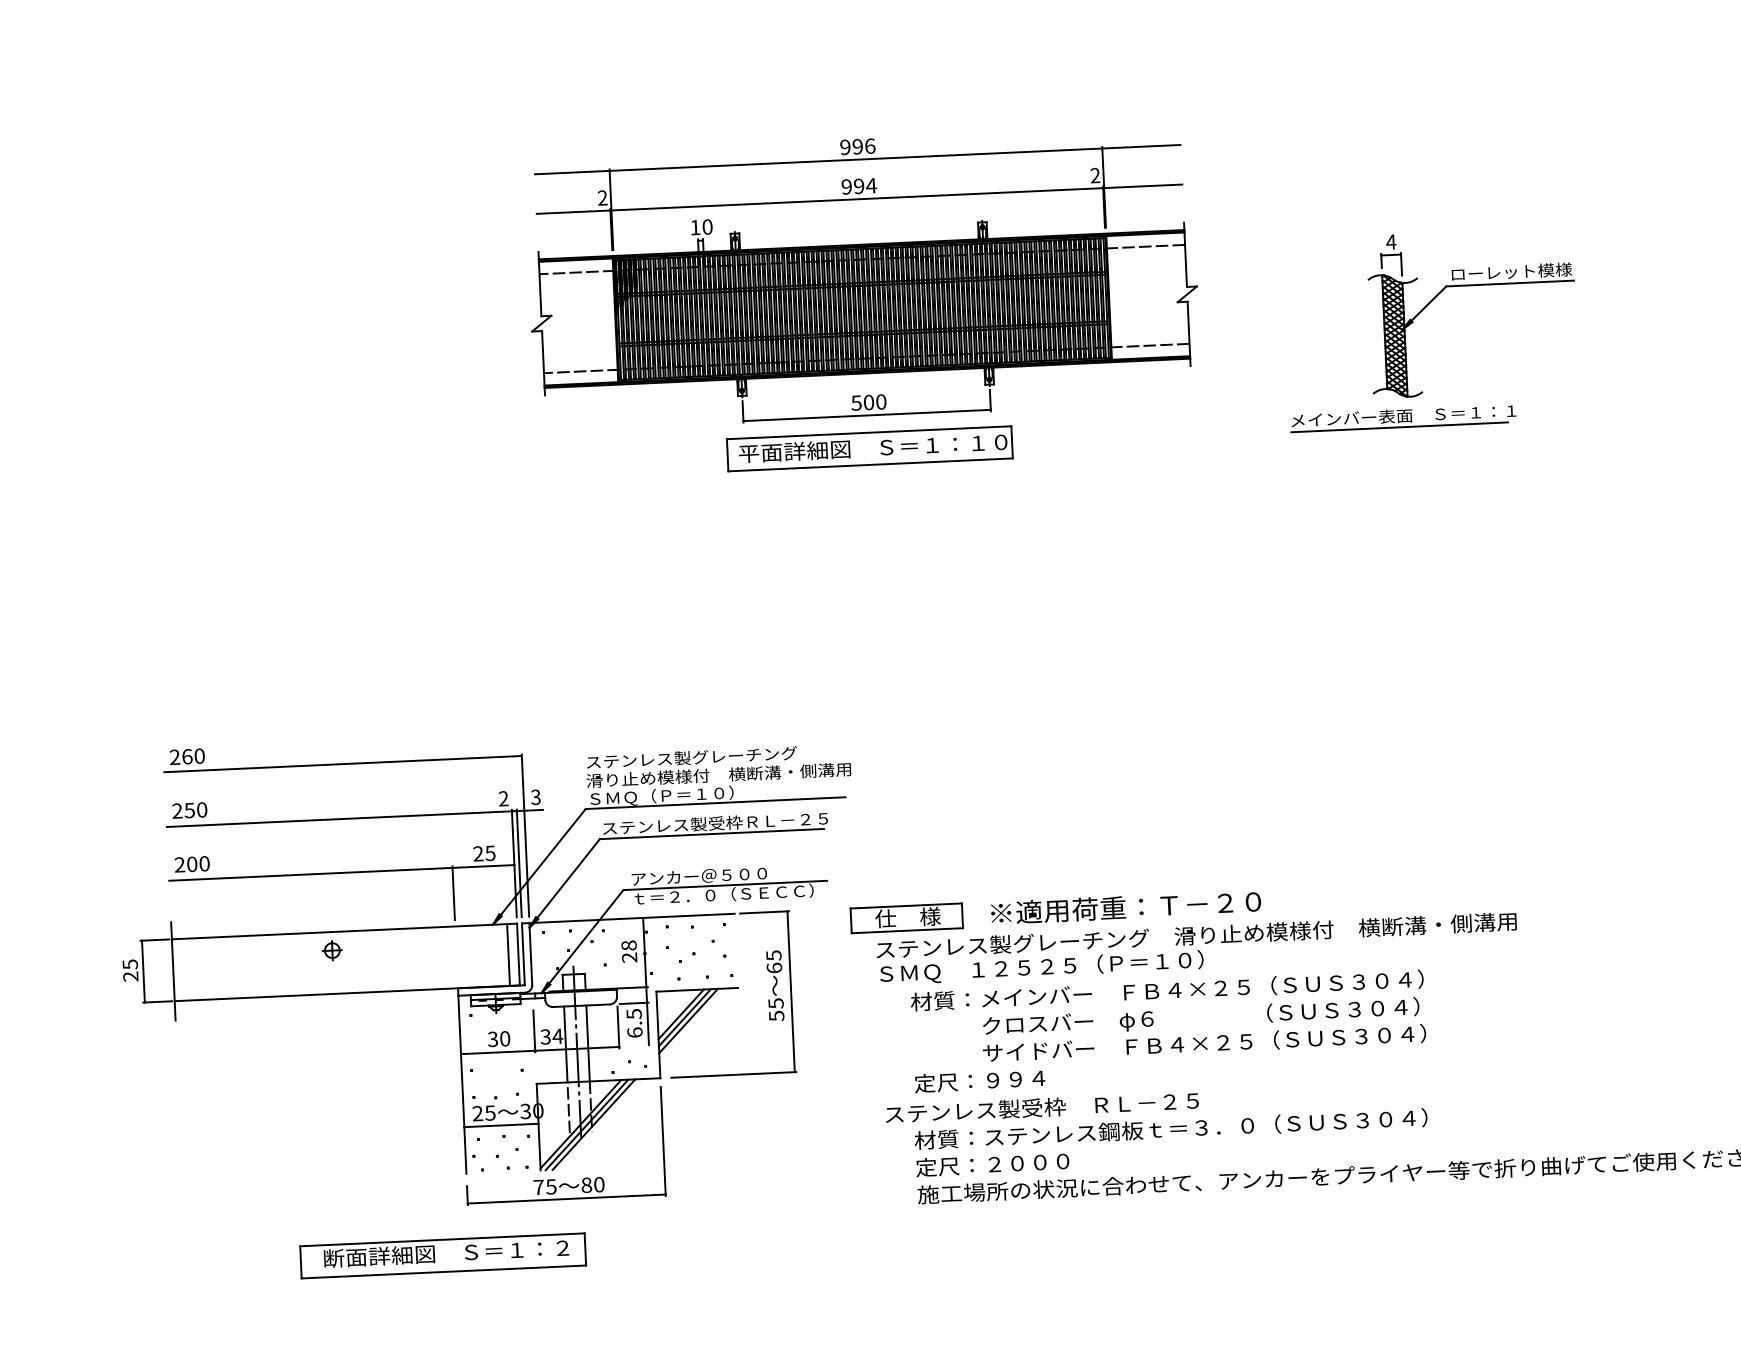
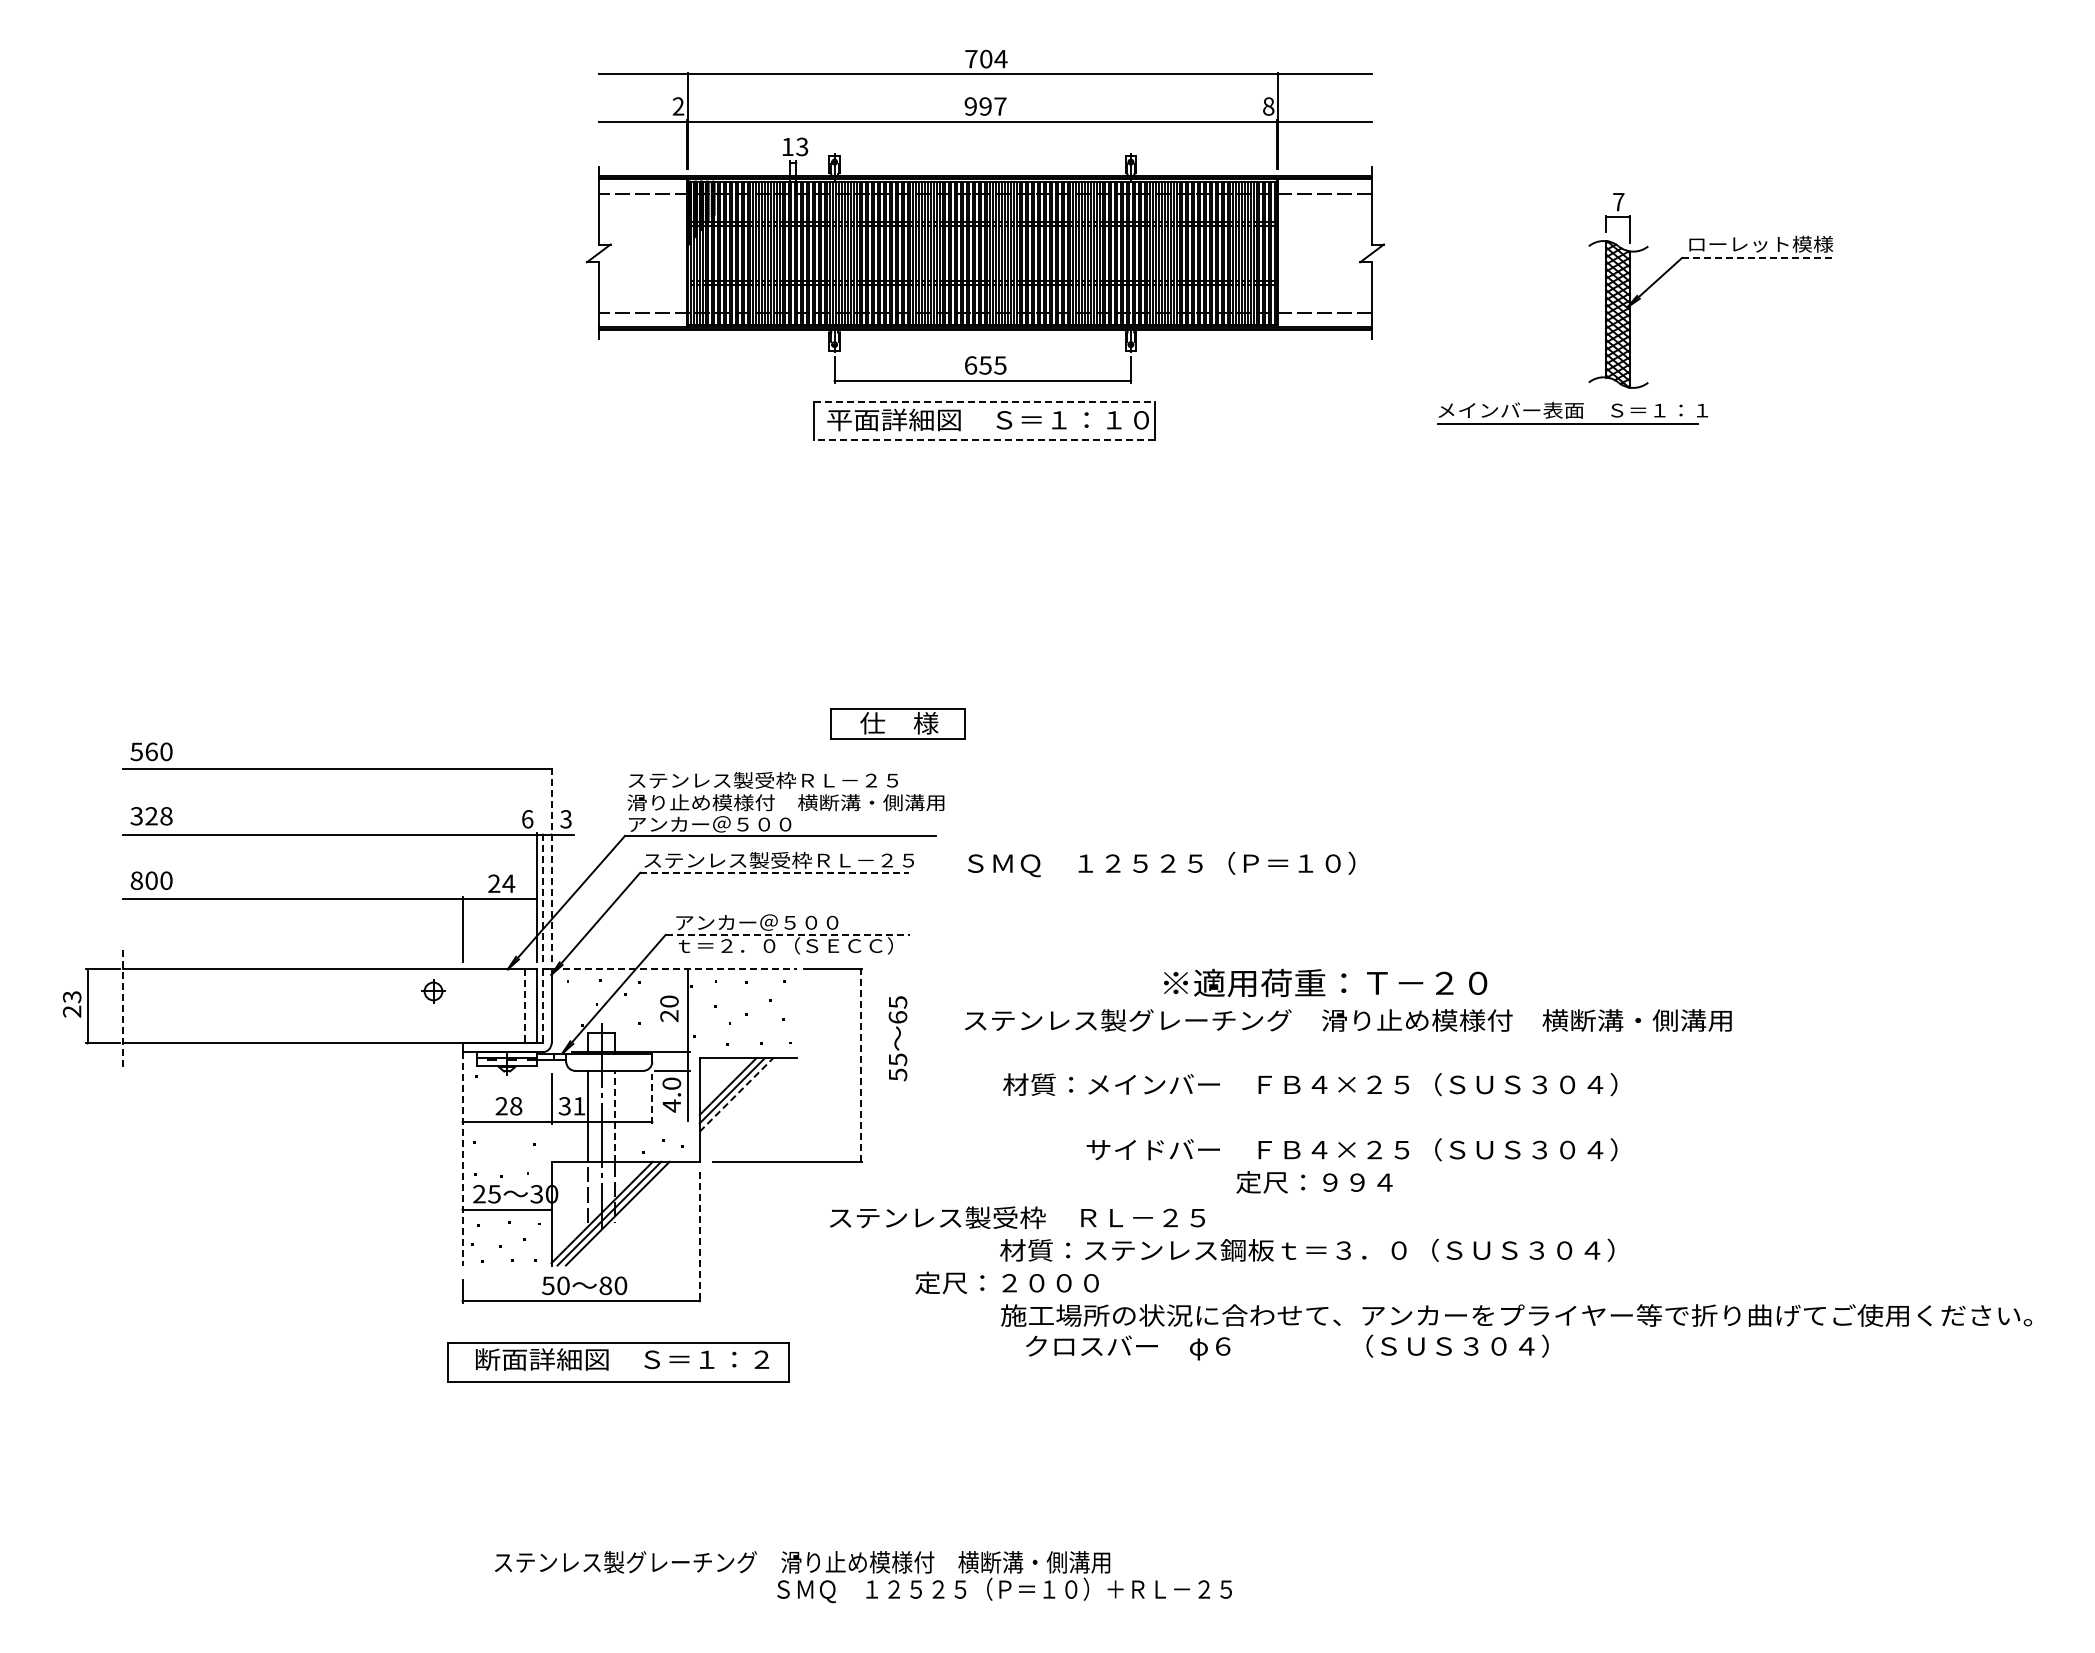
text: (858, 146) -> (986, 58), 996 -> 704
text: (1095, 175) -> (1268, 106), 2 -> 8
text: (871, 185) -> (1000, 106), 994 -> 997
text: (707, 226) -> (802, 146), 10 -> 13
text: (1391, 242) -> (1618, 202), 4 -> 7
line: (1510, 283) -> (1759, 257), solid -> dashed
text: (868, 402) -> (985, 365), 500 -> 655
part: (1403, 418) -> (1572, 413), moved
line: (869, 432) -> (984, 401), solid -> dashed
line: (870, 465) -> (983, 440), solid -> dashed
text: (751, 755) -> (826, 780), ステンレス製グレーチング -> ステンレス製受枠ＲＬ－２５
text: (174, 757) -> (136, 751), 260 -> 560
text: (660, 796) -> (715, 824), ＳＭＱ（Ｐ＝１０） -> アンカー＠５００
text: (503, 798) -> (527, 819), 2 -> 6
text: (189, 810) -> (151, 816), 250 -> 328
line: (712, 833) -> (775, 872), solid -> dashed
line: (525, 834) -> (551, 863), solid -> dashed
text: (490, 853) -> (508, 883), 25 -> 24
line: (519, 862) -> (542, 896), solid -> dashed
text: (179, 864) -> (136, 880), 200 -> 800
line: (725, 885) -> (788, 934), solid -> dashed
text: (1125, 907) -> (1325, 982), moved
part: (906, 917) -> (897, 723), moved
line: (632, 918) -> (674, 969), solid -> dashed
text: (629, 945) -> (669, 1001), 28 -> 20
part: (332, 950) -> (433, 991), moved
line: (523, 954) -> (542, 1006), solid -> dashed
line: (508, 955) -> (524, 1006), solid -> dashed
text: (129, 964) -> (71, 996), 25 -> 23
text: (1041, 967) -> (1161, 864), moved
line: (173, 971) -> (123, 1007), solid -> dashed
text: (774, 985) -> (897, 1038), moved
line: (791, 991) -> (860, 1065), solid -> dashed
text: (1201, 1017) -> (1287, 1347), moved
line: (688, 1020) -> (736, 1094), solid -> dashed
text: (634, 1023) -> (671, 1094), 6.5 -> 4.0
line: (618, 1027) -> (652, 1098), solid -> dashed
text: (557, 1036) -> (578, 1106), 34 -> 31
text: (498, 1039) -> (508, 1106), 30 -> 28
line: (588, 1042) -> (615, 1115), solid -> dashed
text: (979, 1081) -> (1314, 1182), moved
line: (462, 1084) -> (462, 1158), solid -> dashed
text: (1042, 1107) -> (1017, 1217), moved
line: (663, 1142) -> (699, 1238), solid -> dashed
text: (992, 1164) -> (1006, 1282), moved
text: (544, 1186) -> (555, 1285), 75 -> 50
part: (443, 1255) -> (618, 1362), moved

